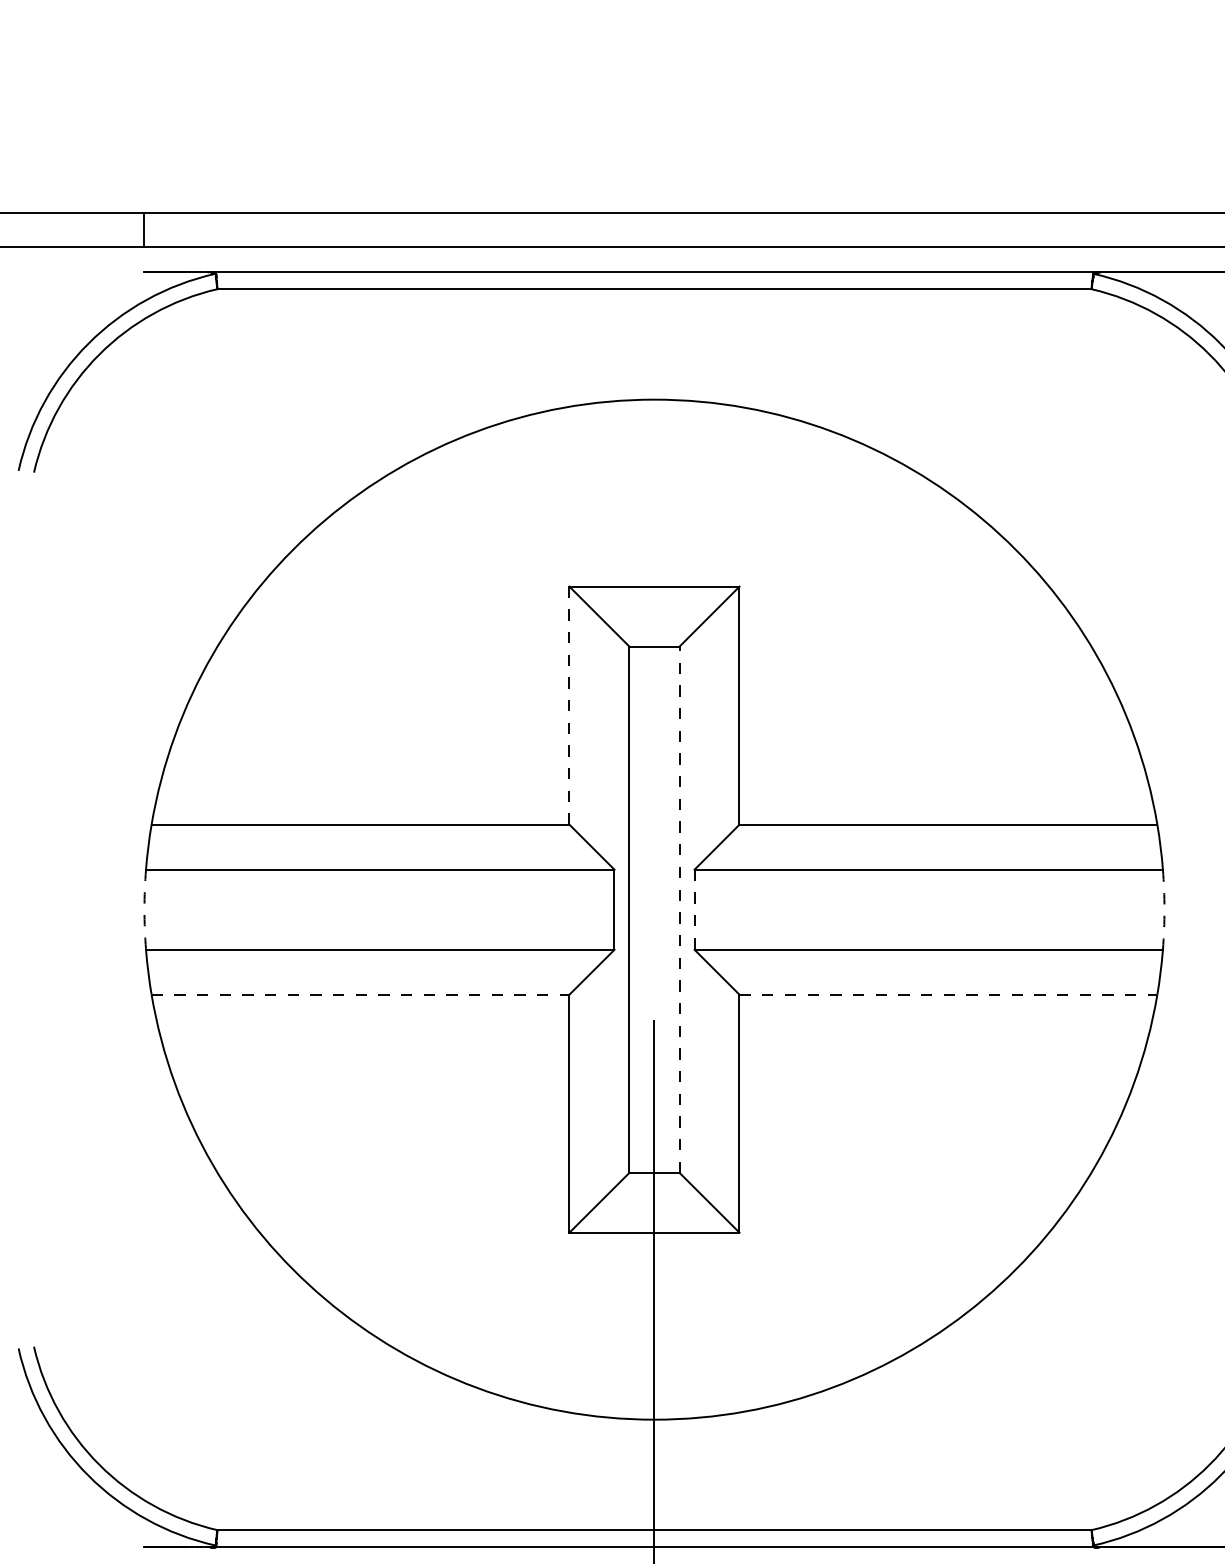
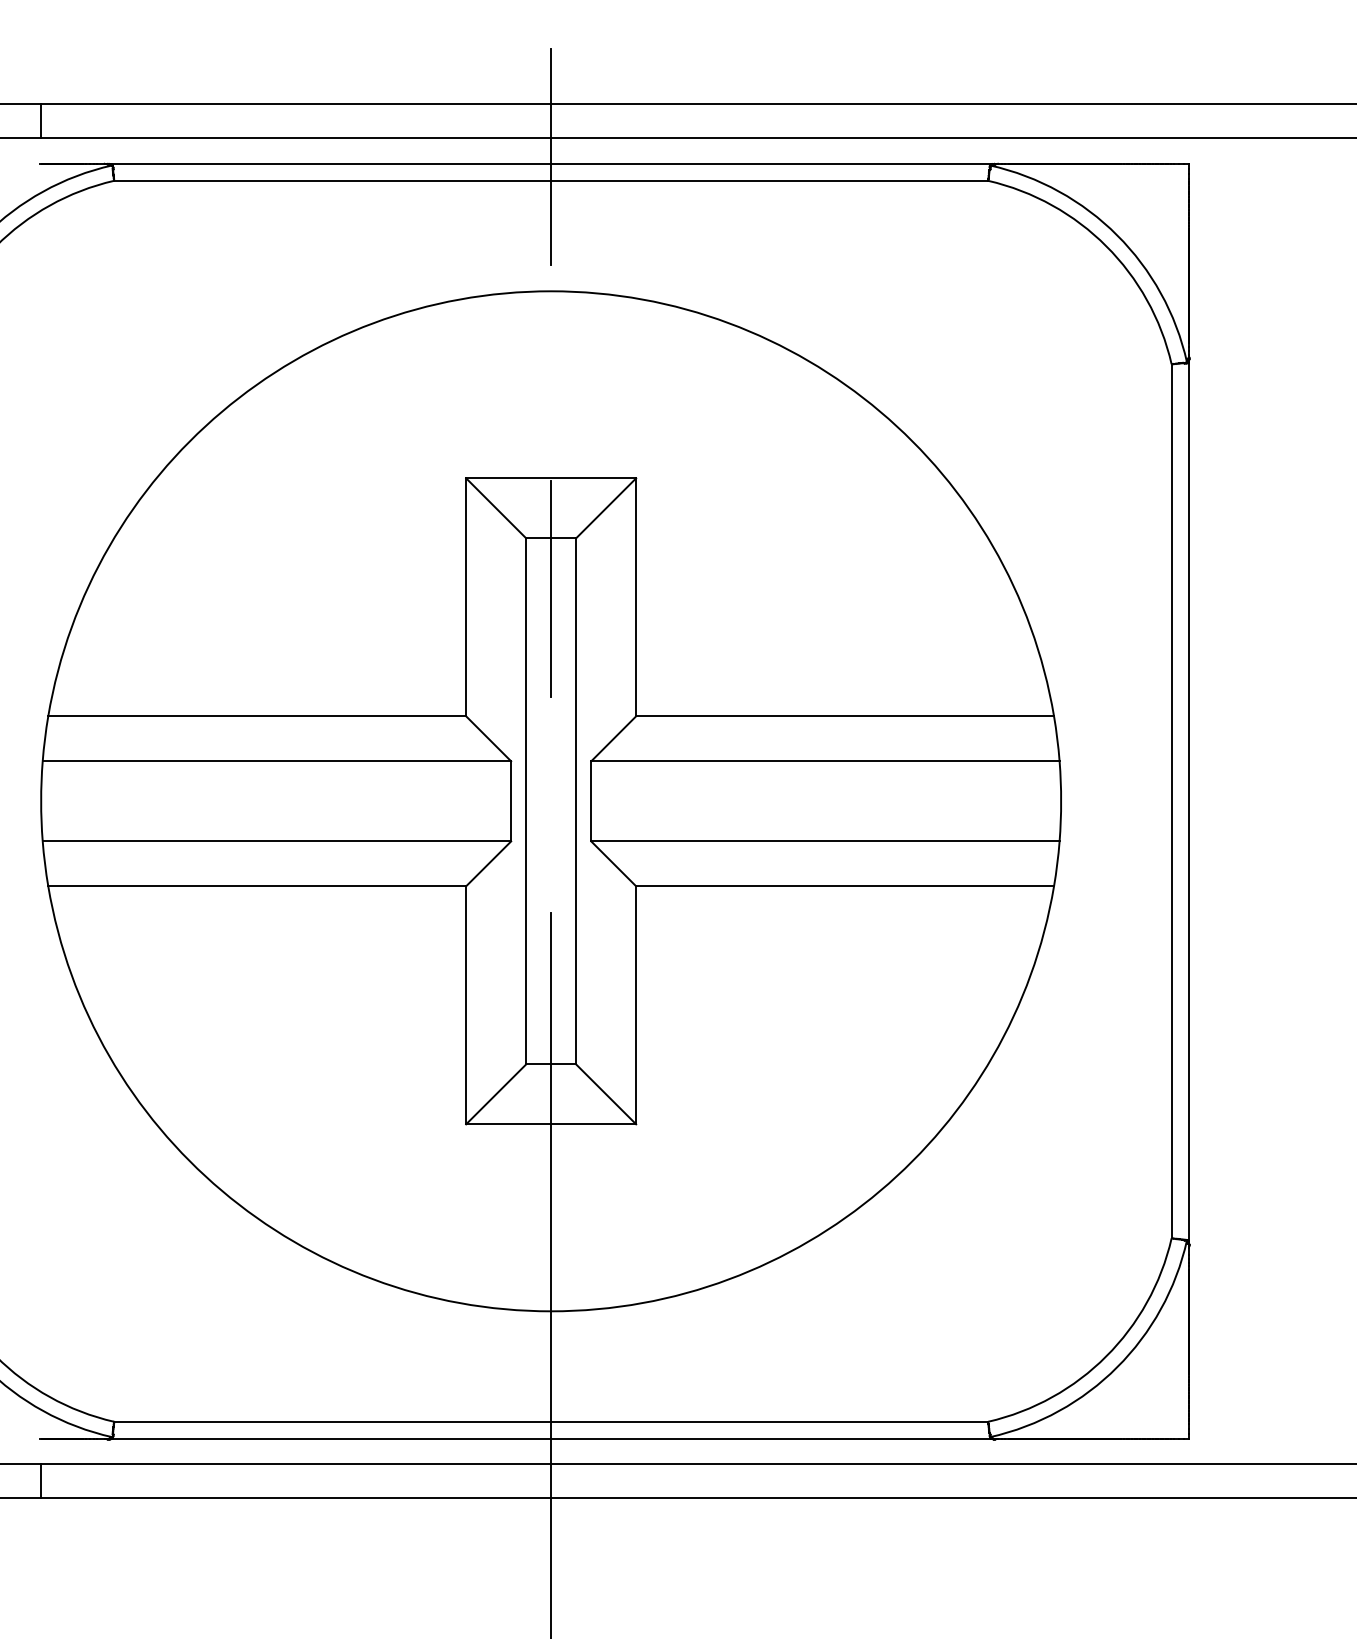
line: (654, 265) -> (551, 157), added
line: (654, 696) -> (551, 588), added
line: (569, 705) -> (466, 597), dashed -> solid
line: (679, 908) -> (576, 800), dashed -> solid
arc: (144, 909) -> (41, 801), dashed -> solid
line: (694, 909) -> (591, 801), dashed -> solid
arc: (1164, 909) -> (1061, 801), dashed -> solid
line: (360, 994) -> (257, 886), dashed -> solid
line: (948, 994) -> (845, 886), dashed -> solid

